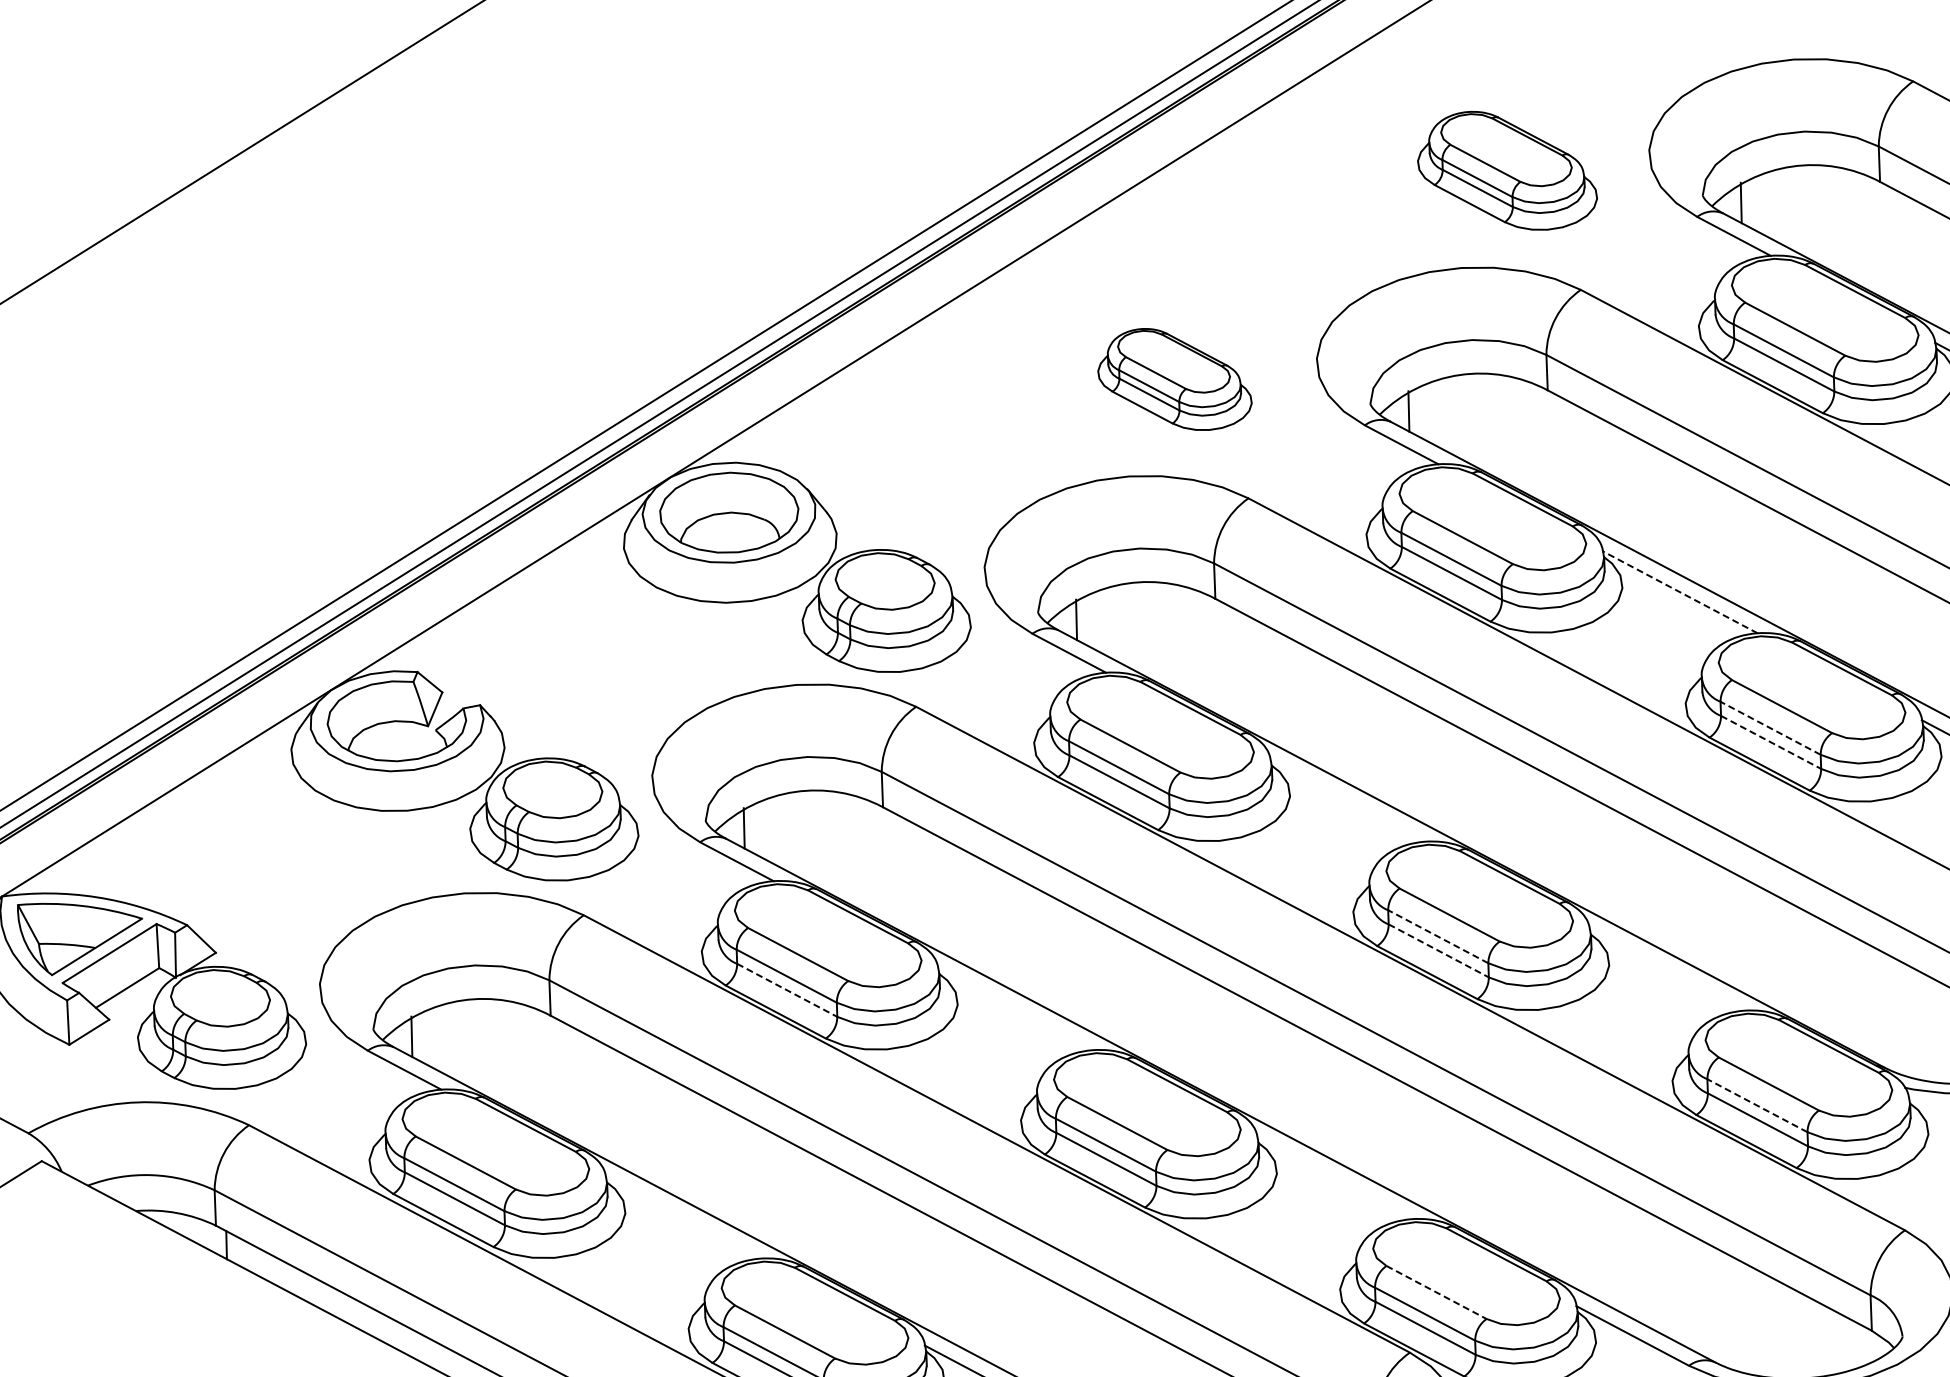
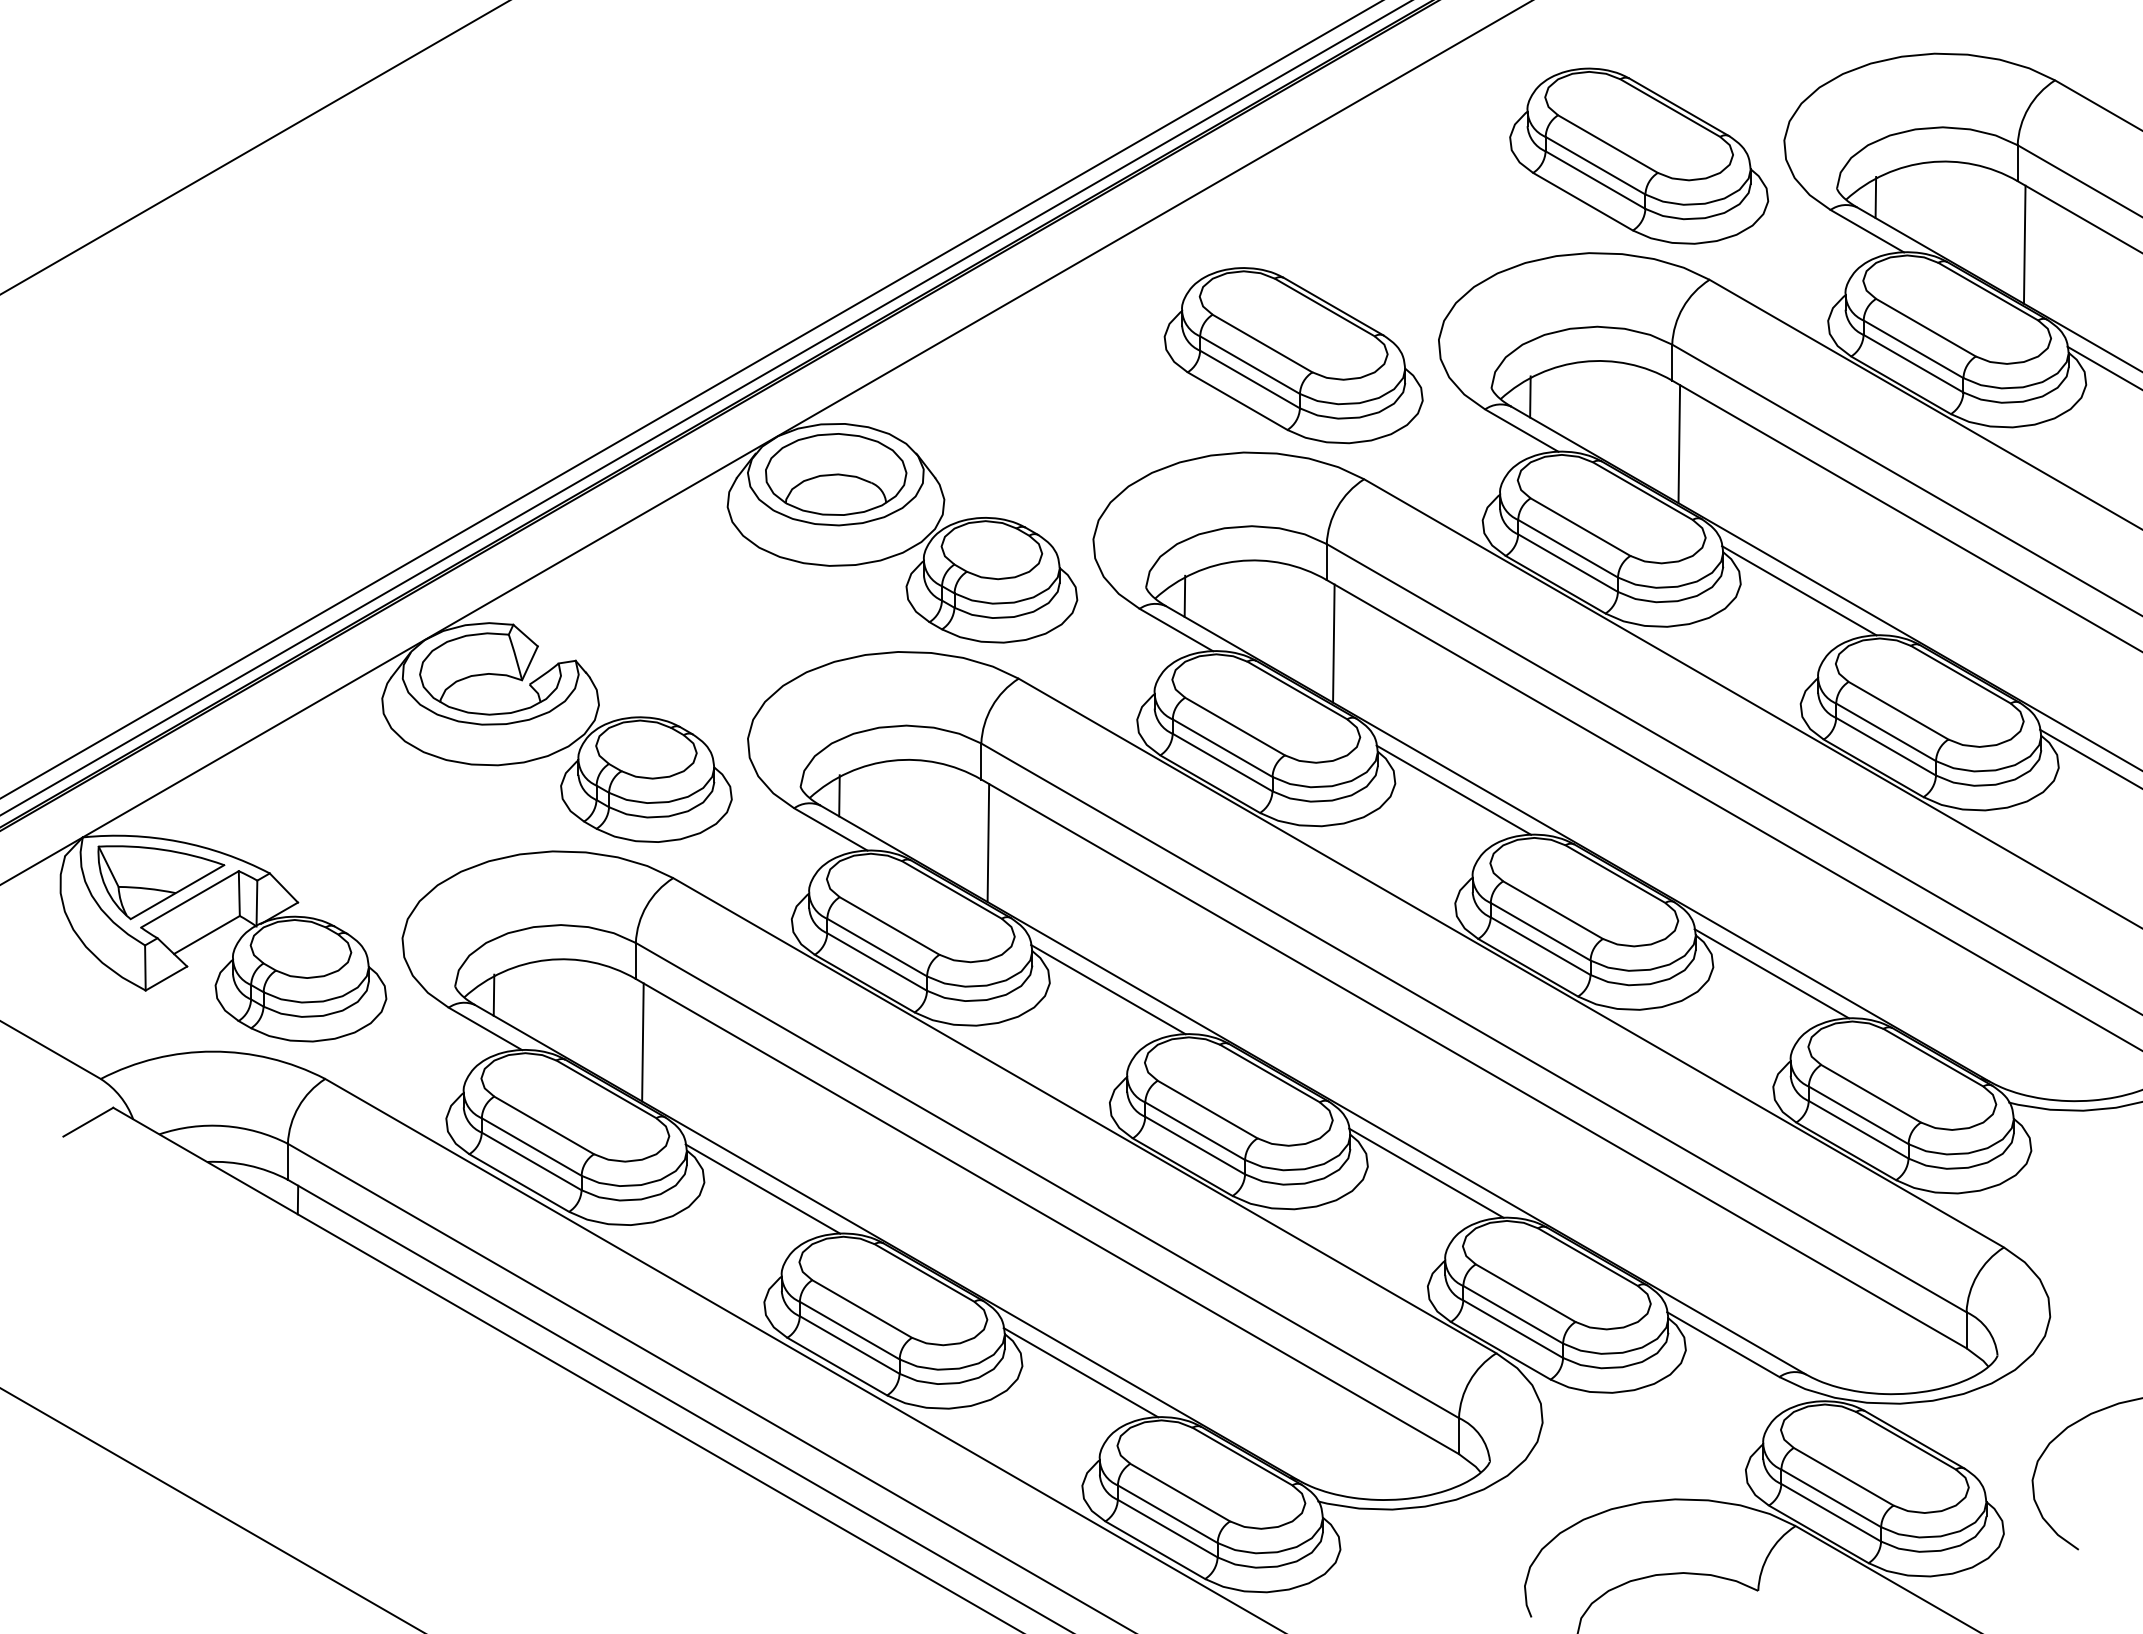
part: (1507, 170) -> (1639, 155), size x1.43
line: (1889, 243) -> (2024, 244), added
part: (1174, 379) -> (1293, 355), size x1.67
line: (1557, 452) -> (1679, 444), added
line: (1679, 592) -> (1798, 590), dashed -> solid
line: (1224, 660) -> (1333, 643), added
line: (1770, 728) -> (1886, 732), dashed -> solid
line: (1771, 742) -> (1886, 746), dashed -> solid
line: (1347, 800) -> (1453, 789), added
line: (892, 869) -> (988, 843), added
line: (1438, 936) -> (1540, 931), dashed -> solid
line: (1438, 951) -> (1540, 946), dashed -> solid
line: (1666, 969) -> (1771, 973), added
line: (787, 990) -> (877, 962), dashed -> solid
line: (1015, 1009) -> (1108, 989), added
line: (559, 1077) -> (642, 1042), added
line: (1757, 1105) -> (1858, 1115), dashed -> solid
line: (1334, 1177) -> (1426, 1172), added
line: (682, 1217) -> (762, 1188), added
line: (1436, 1292) -> (1525, 1293), dashed -> solid

